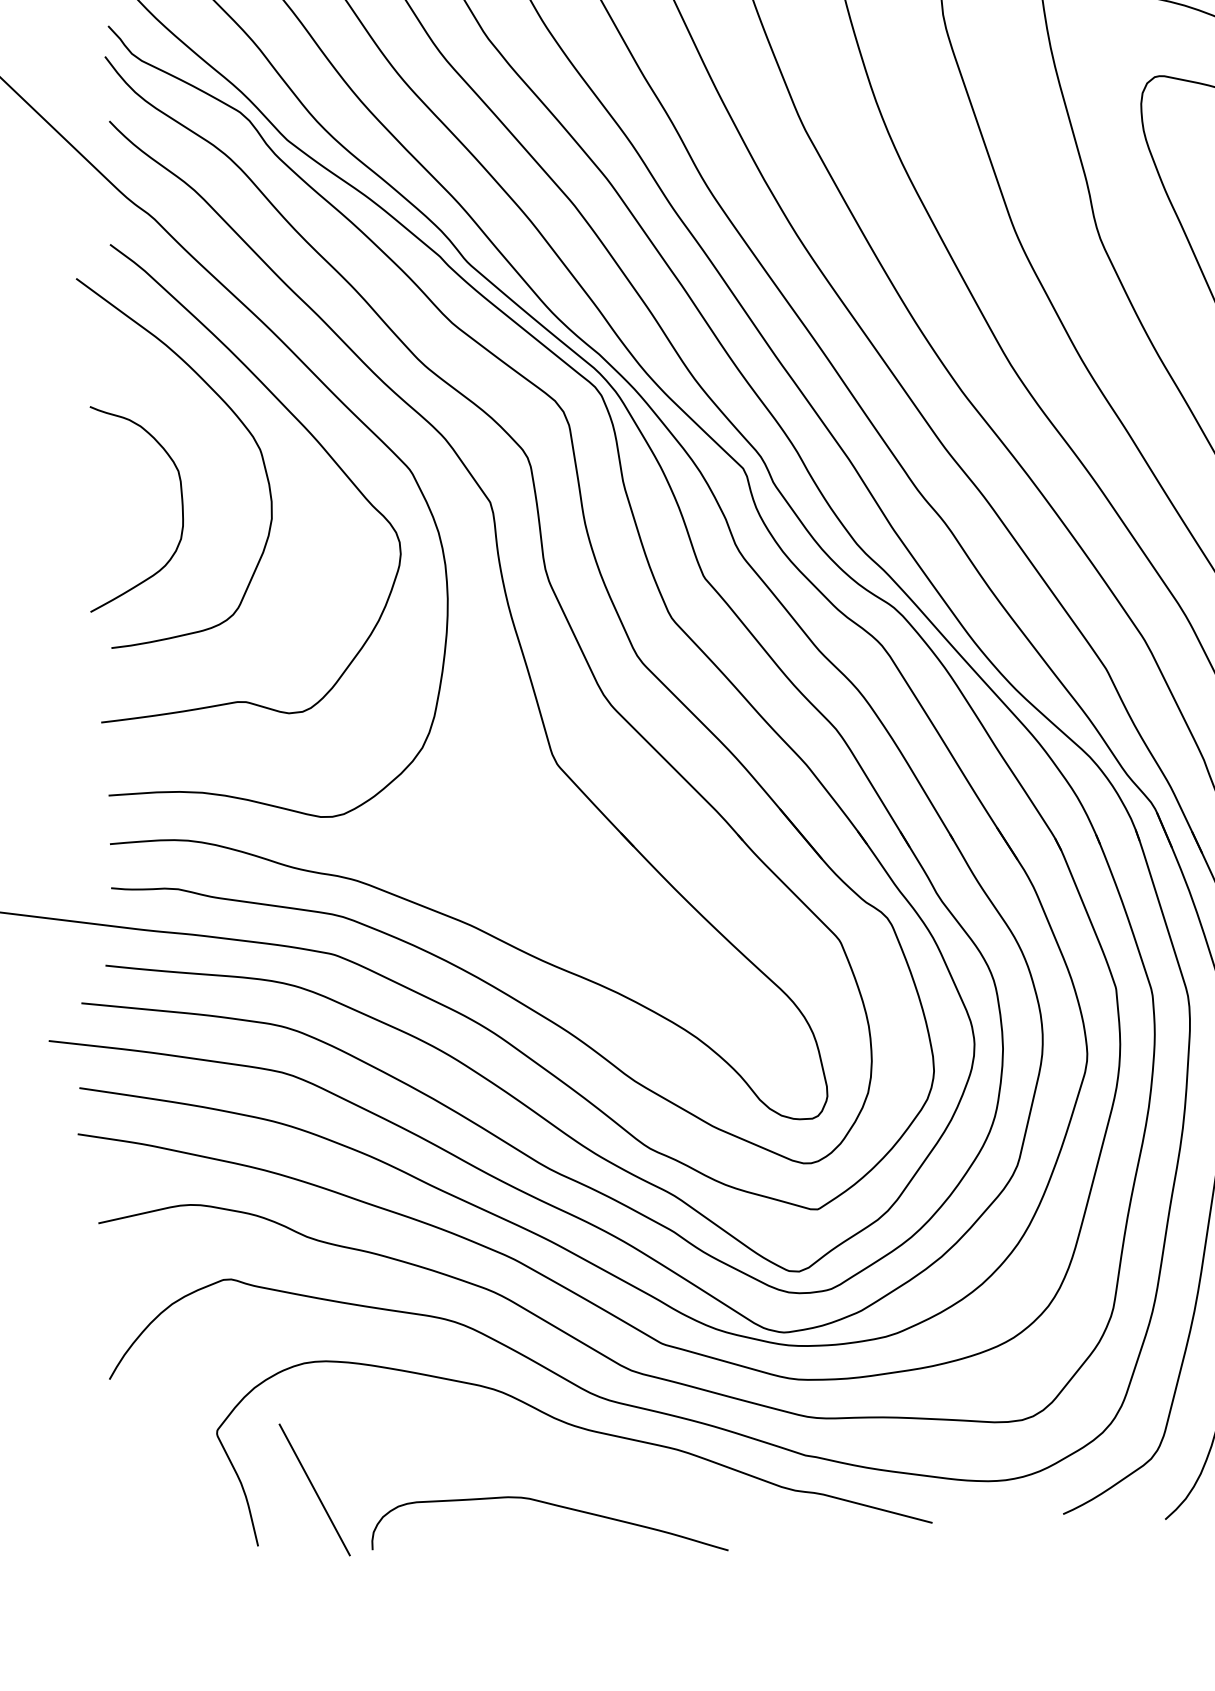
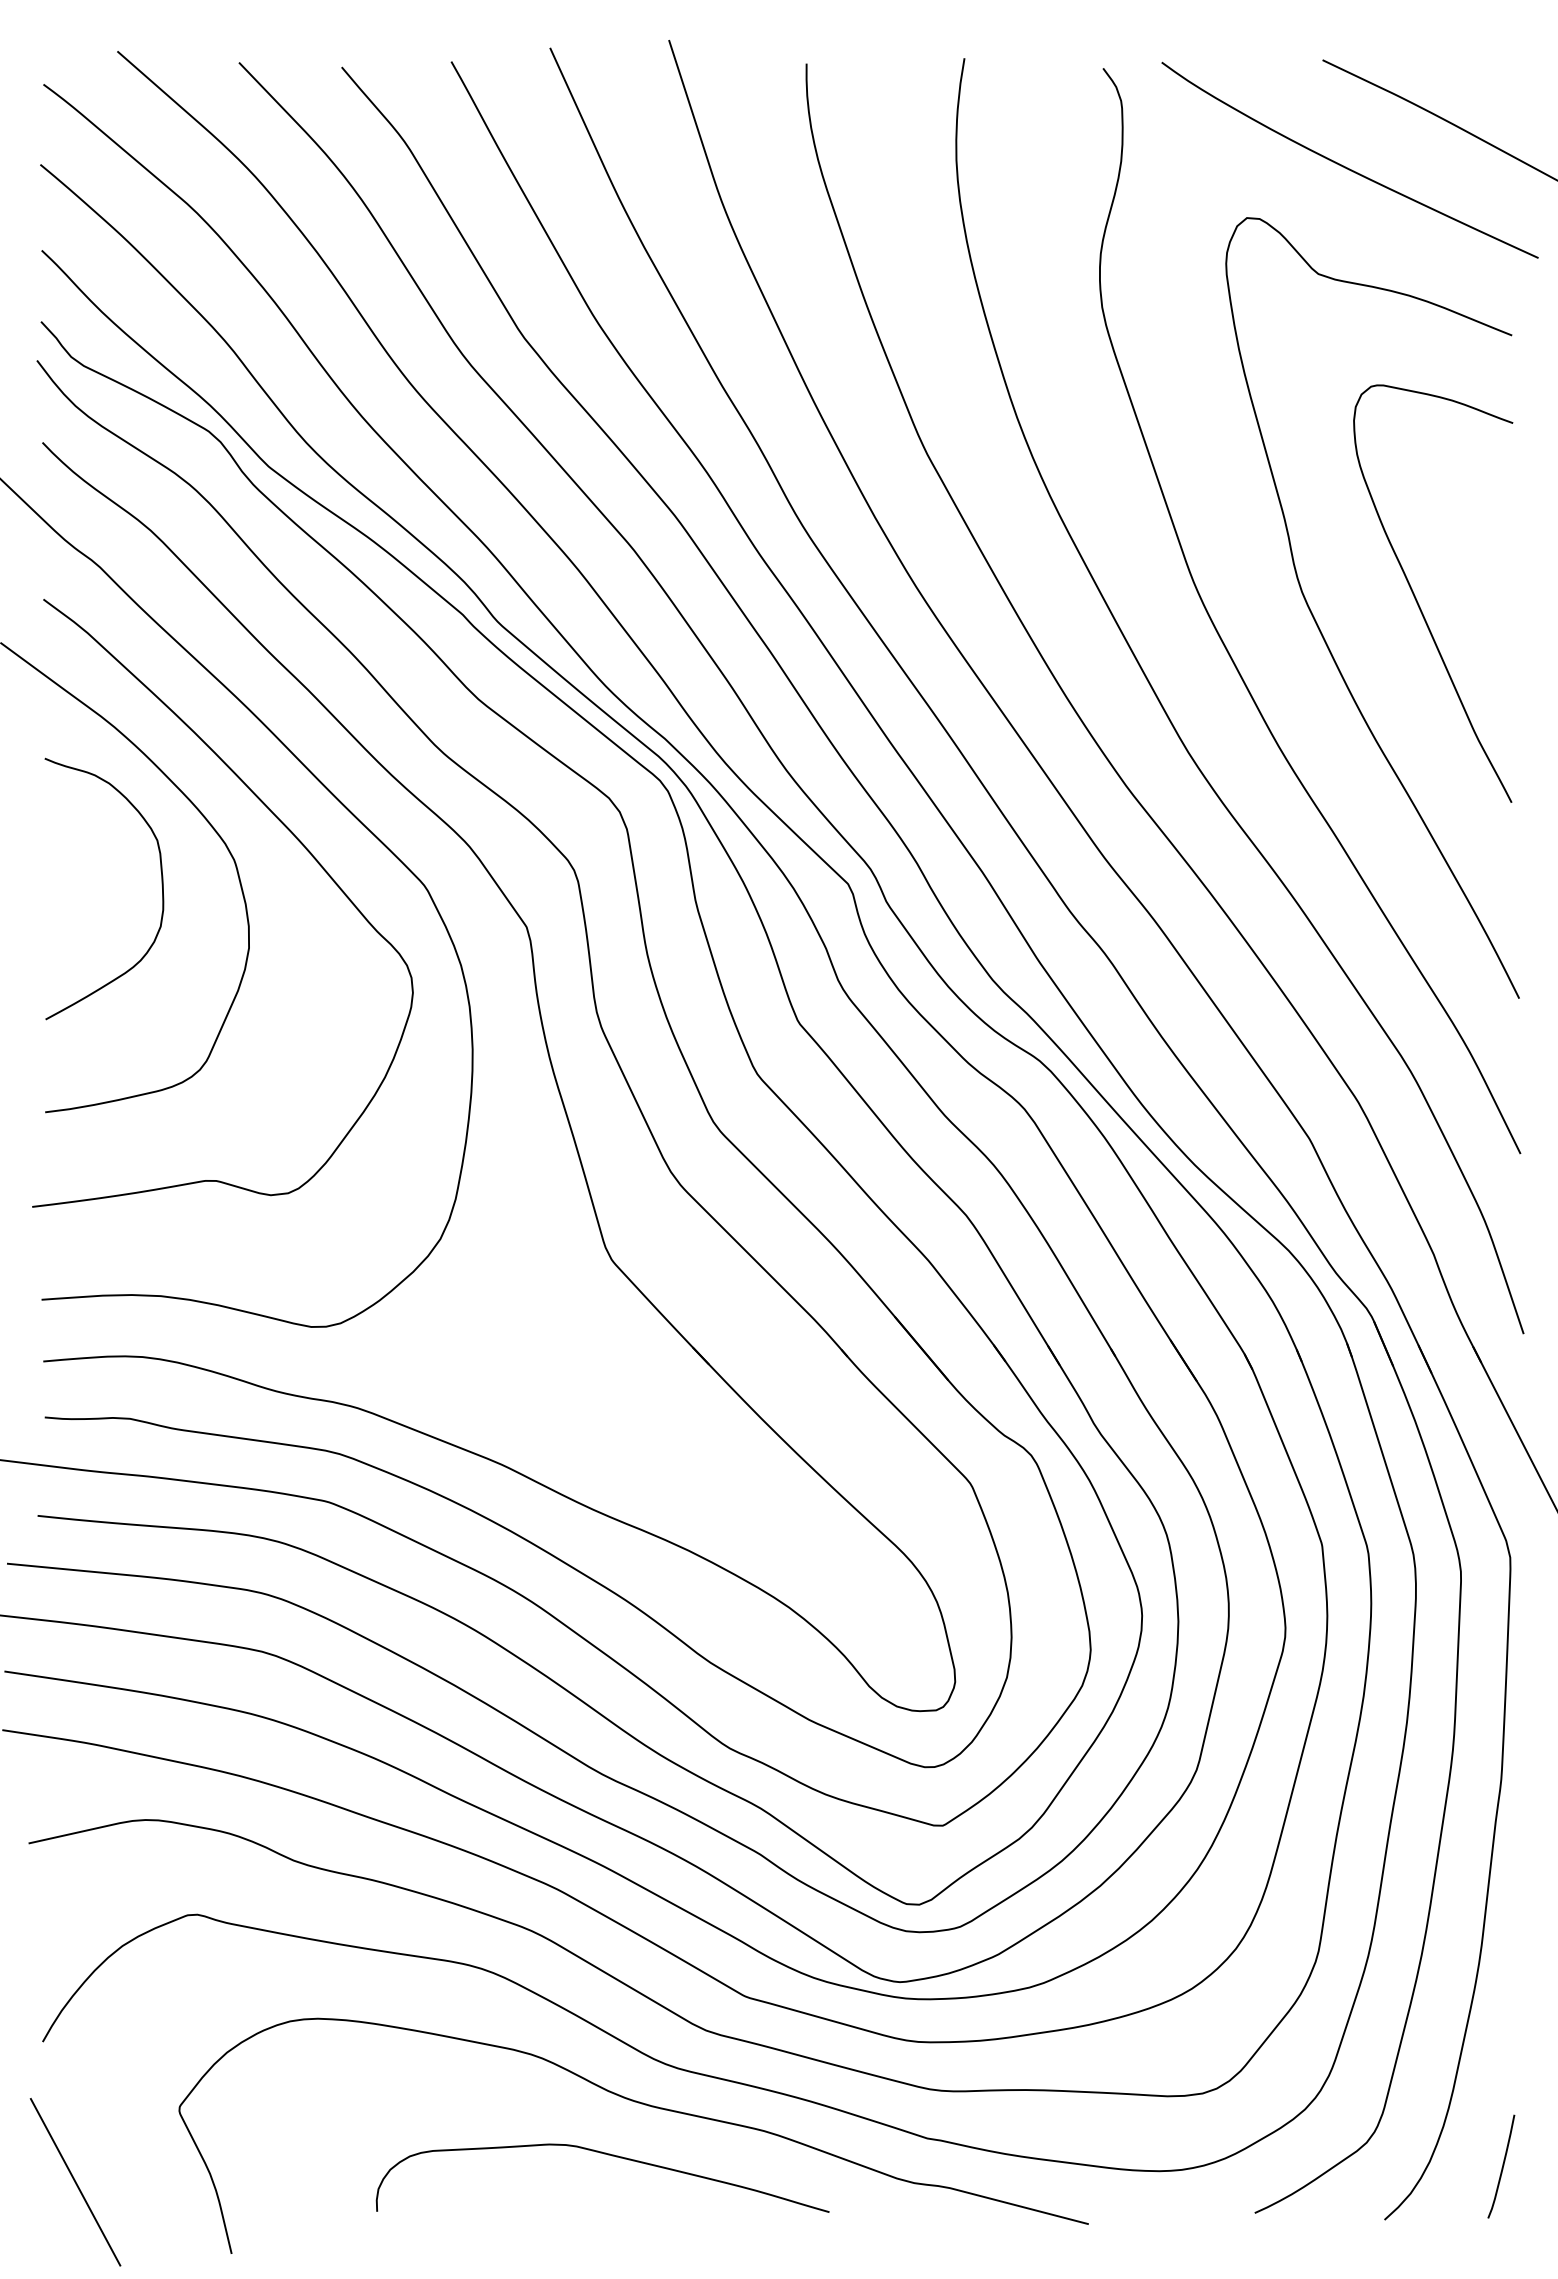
curve: (181, 506) -> (161, 885), moved
line: (314, 1490) -> (75, 2182), moved
curve: (554, 1505) -> (608, 2155), moved

